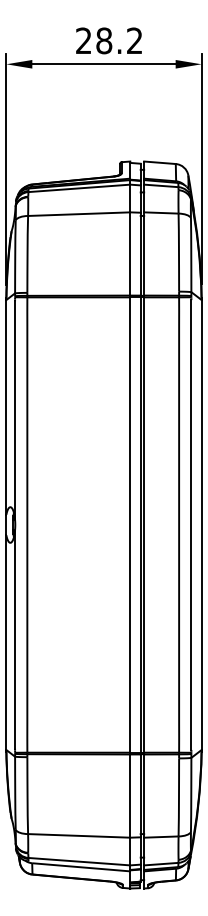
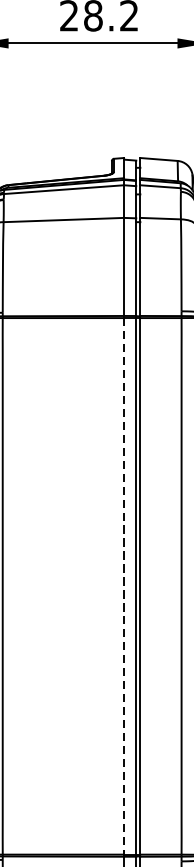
line: (130, 525) -> (124, 586), solid -> dashed

